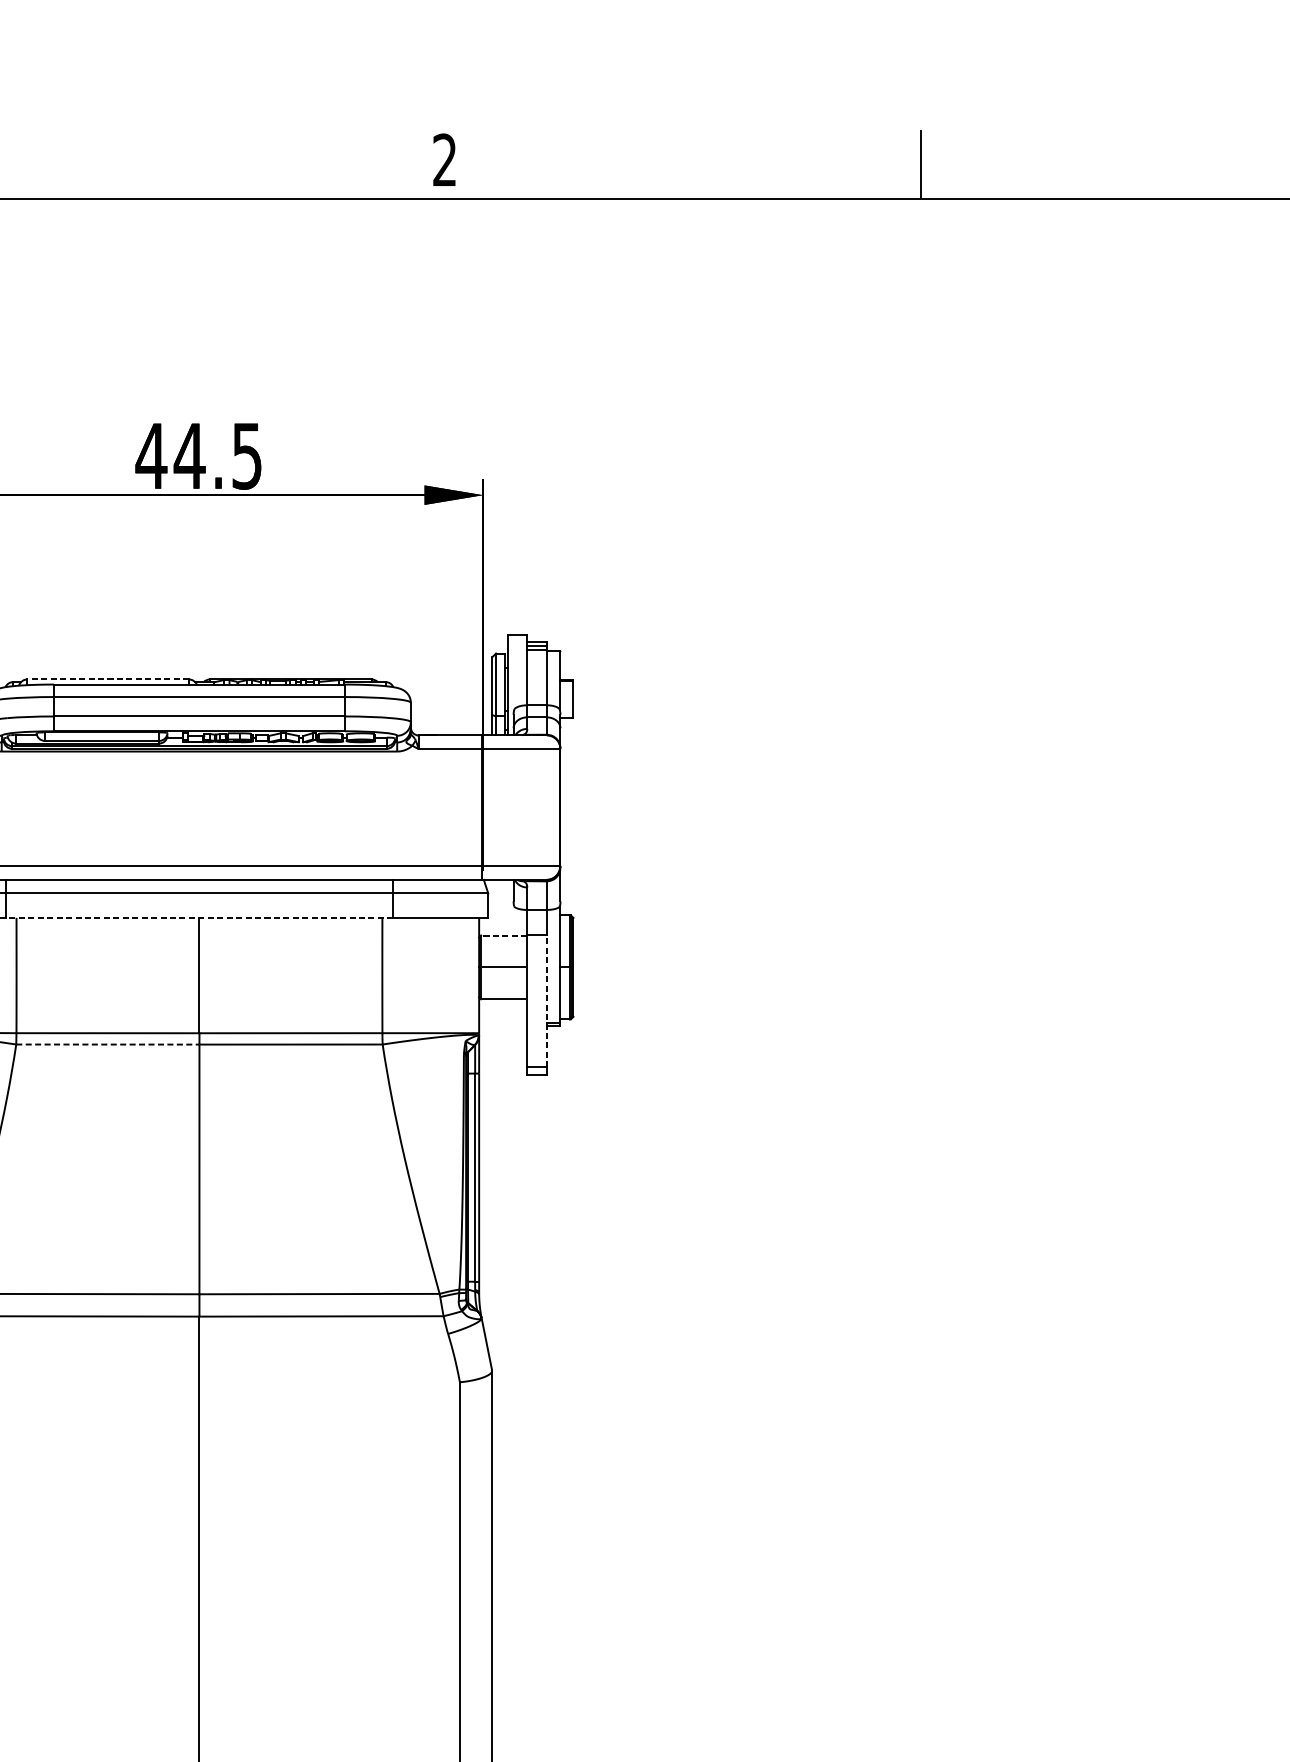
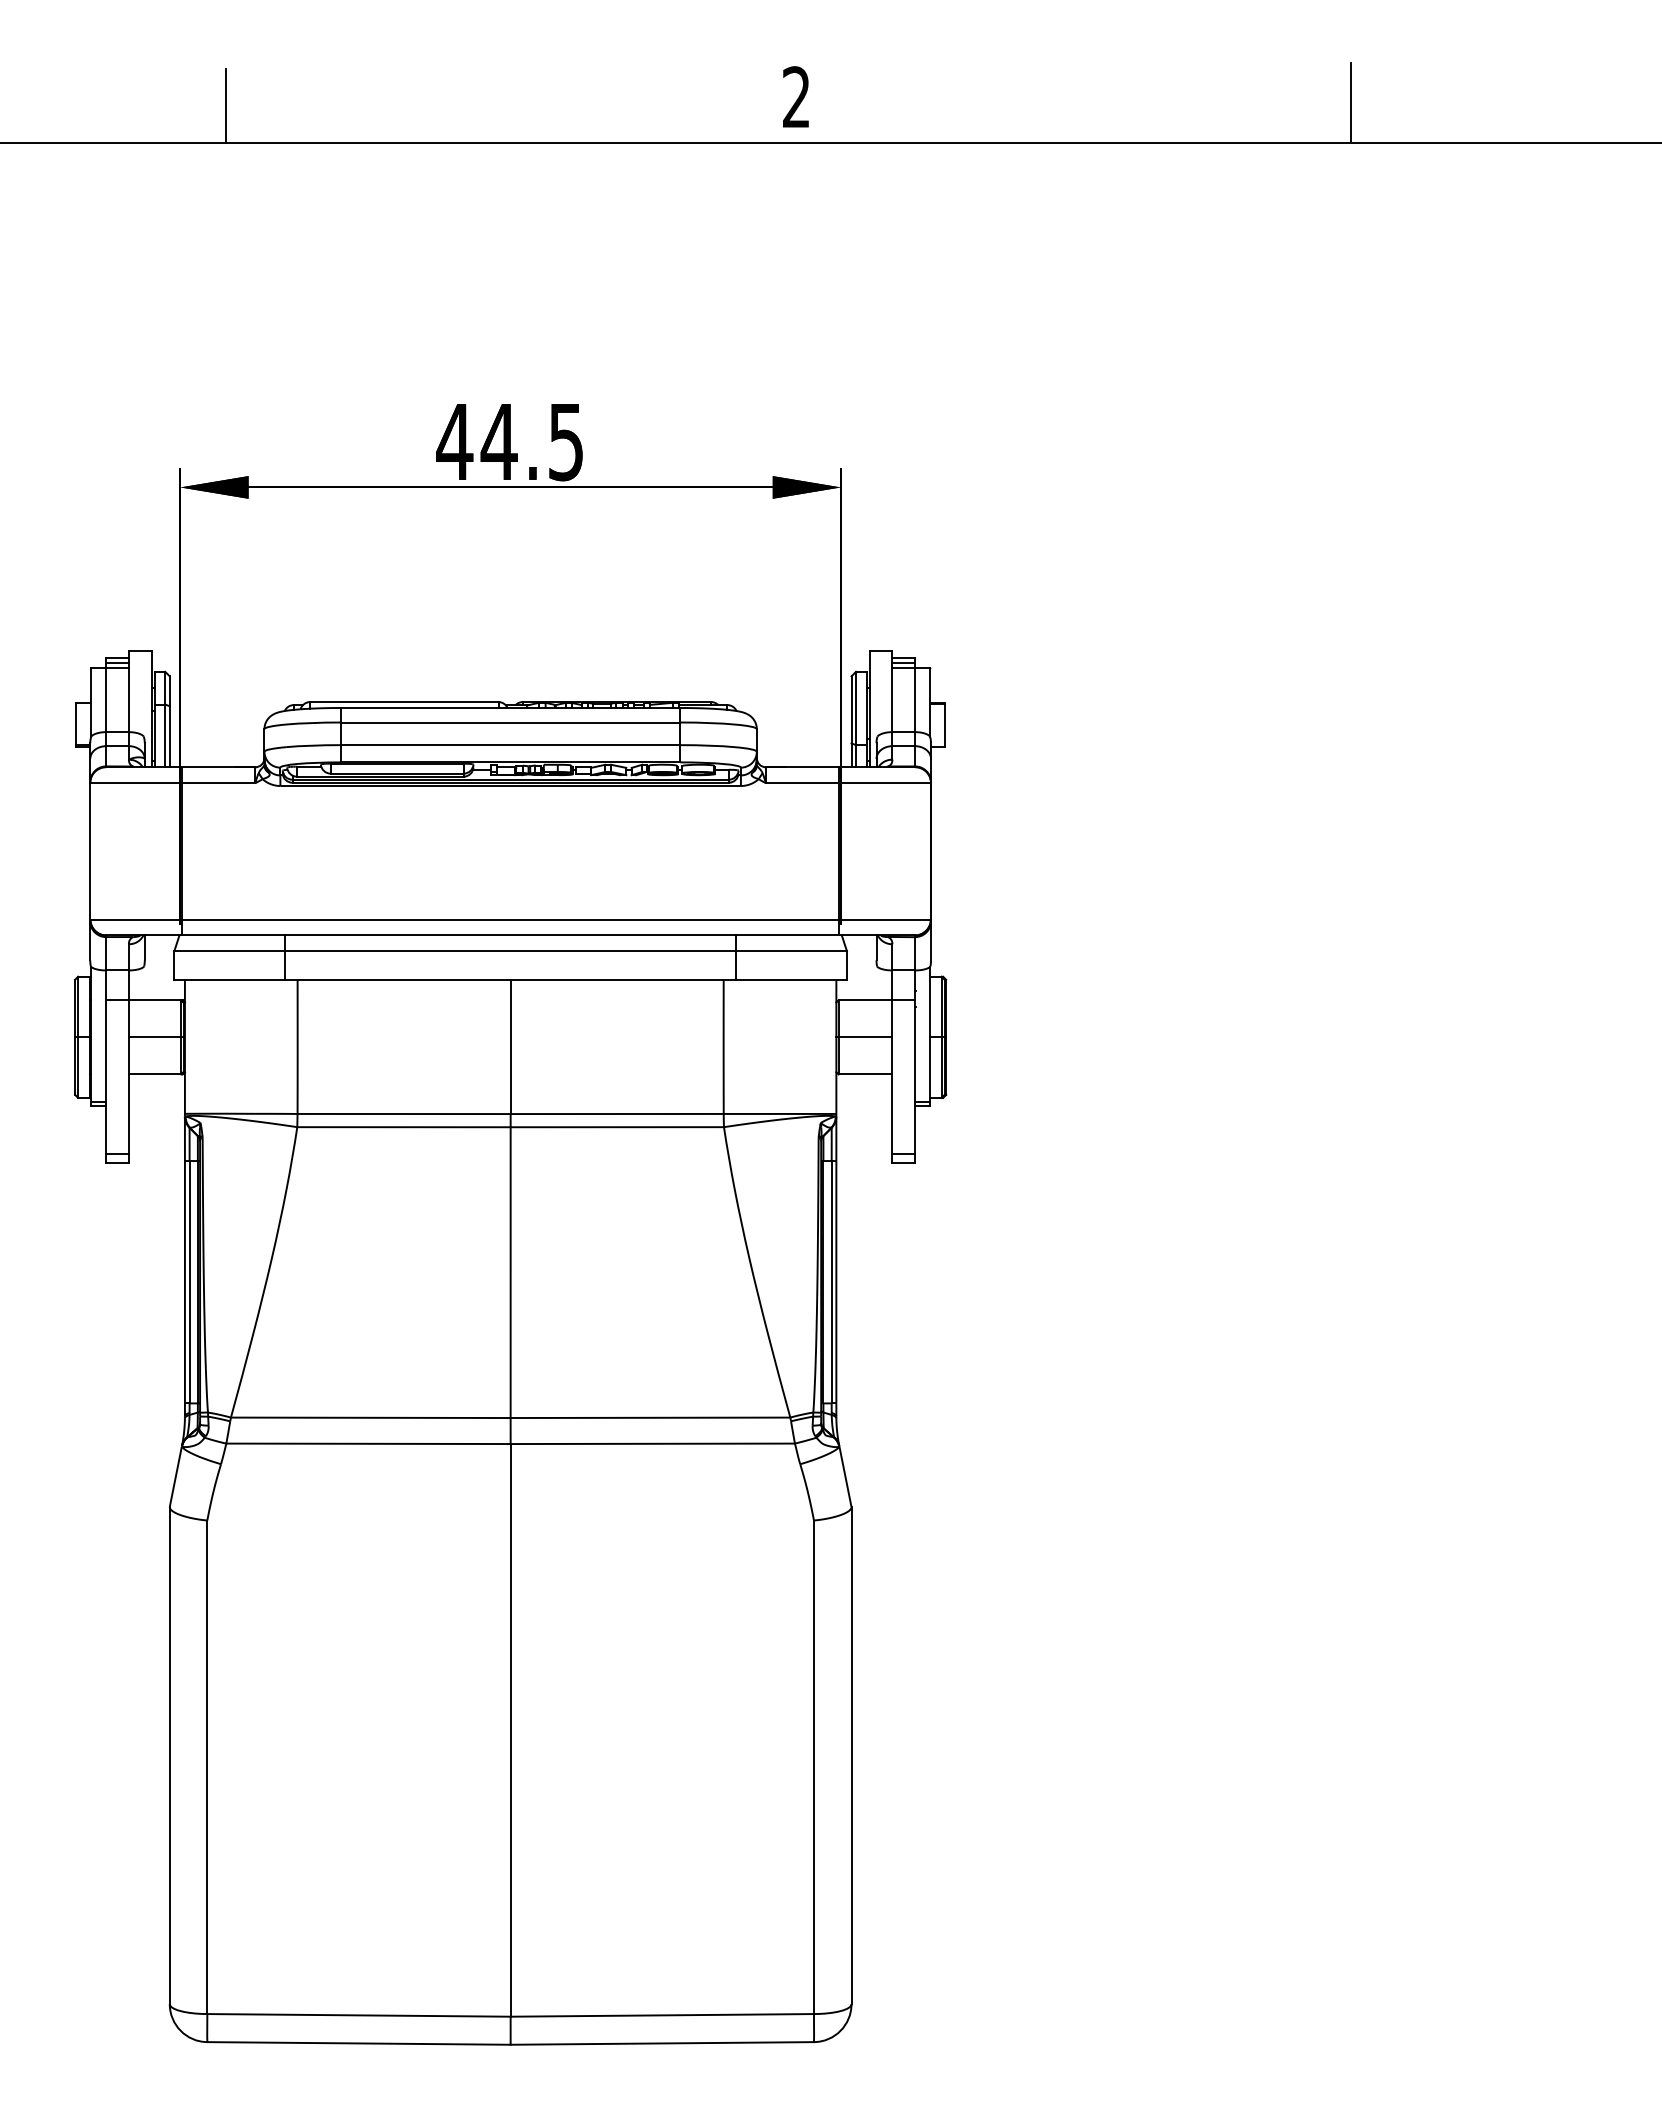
line: (107, 679) -> (403, 702), dashed -> solid
line: (199, 917) -> (510, 979), dashed -> solid
line: (504, 935) -> (865, 1000), dashed -> solid
line: (547, 1001) -> (915, 1076), dashed -> solid
line: (107, 1044) -> (403, 1127), dashed -> solid

